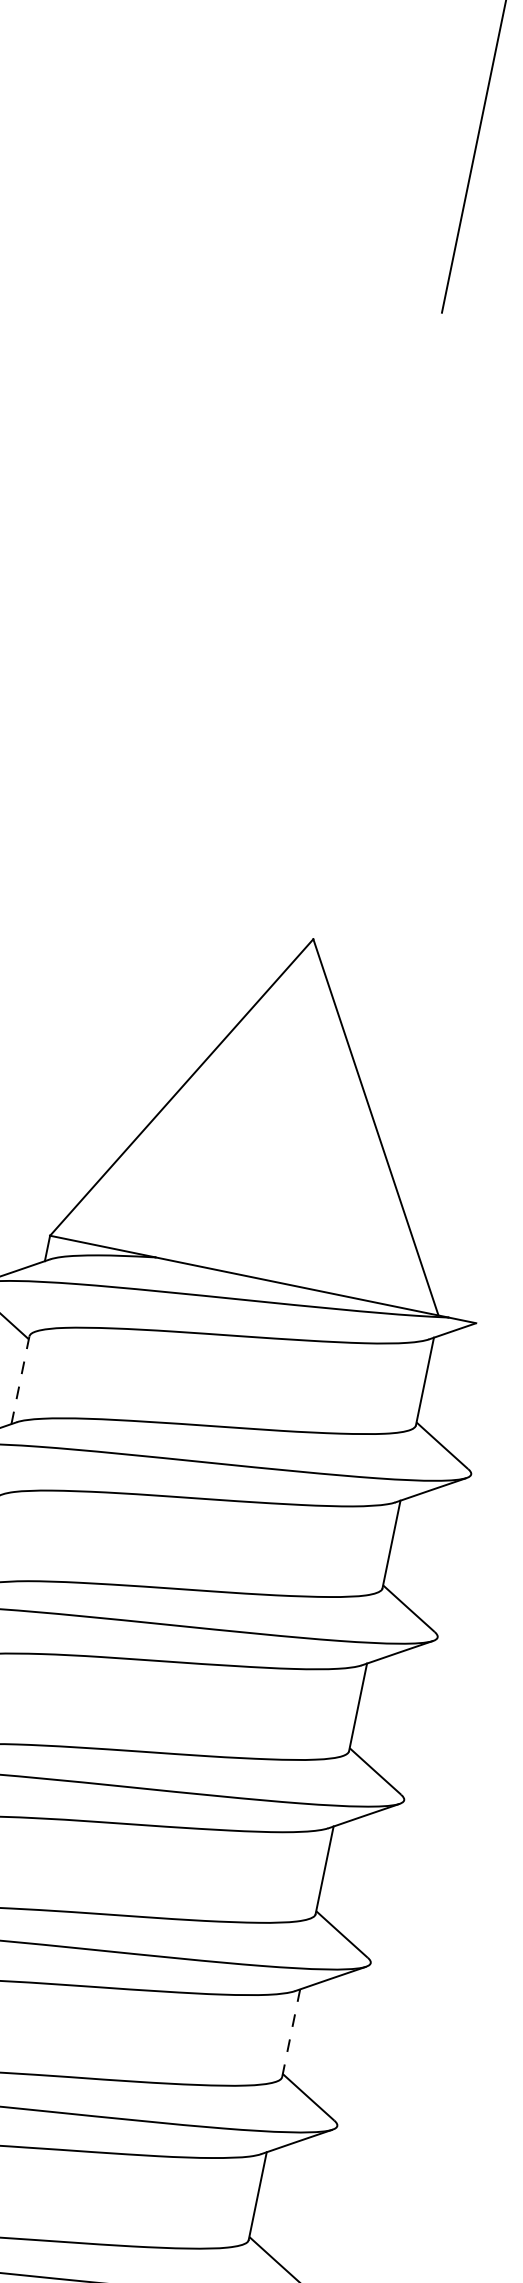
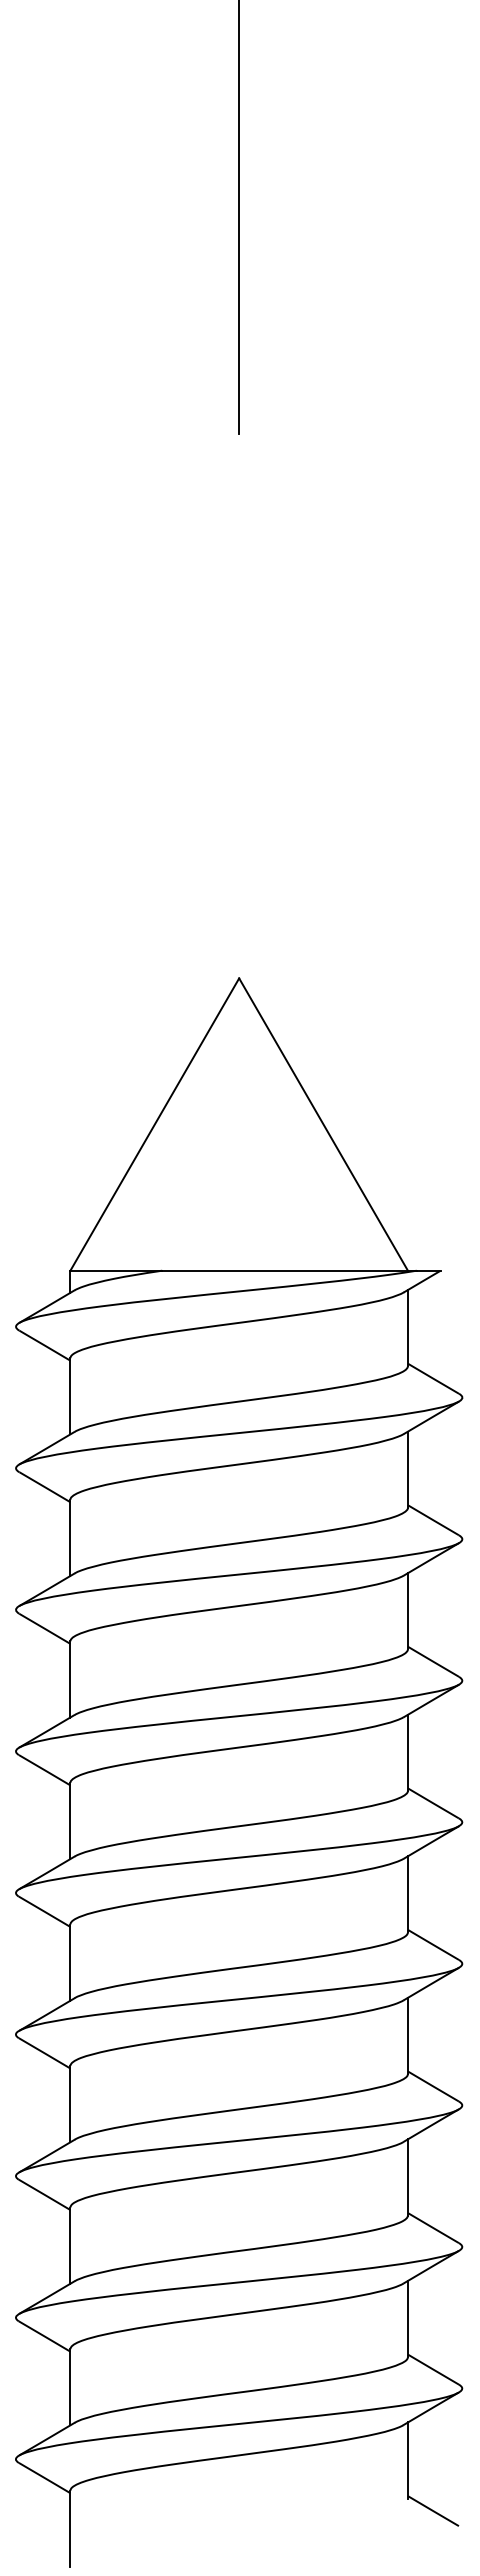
line: (20, 1380) -> (70, 1396), dashed -> solid
line: (290, 2032) -> (407, 1893), dashed -> solid

